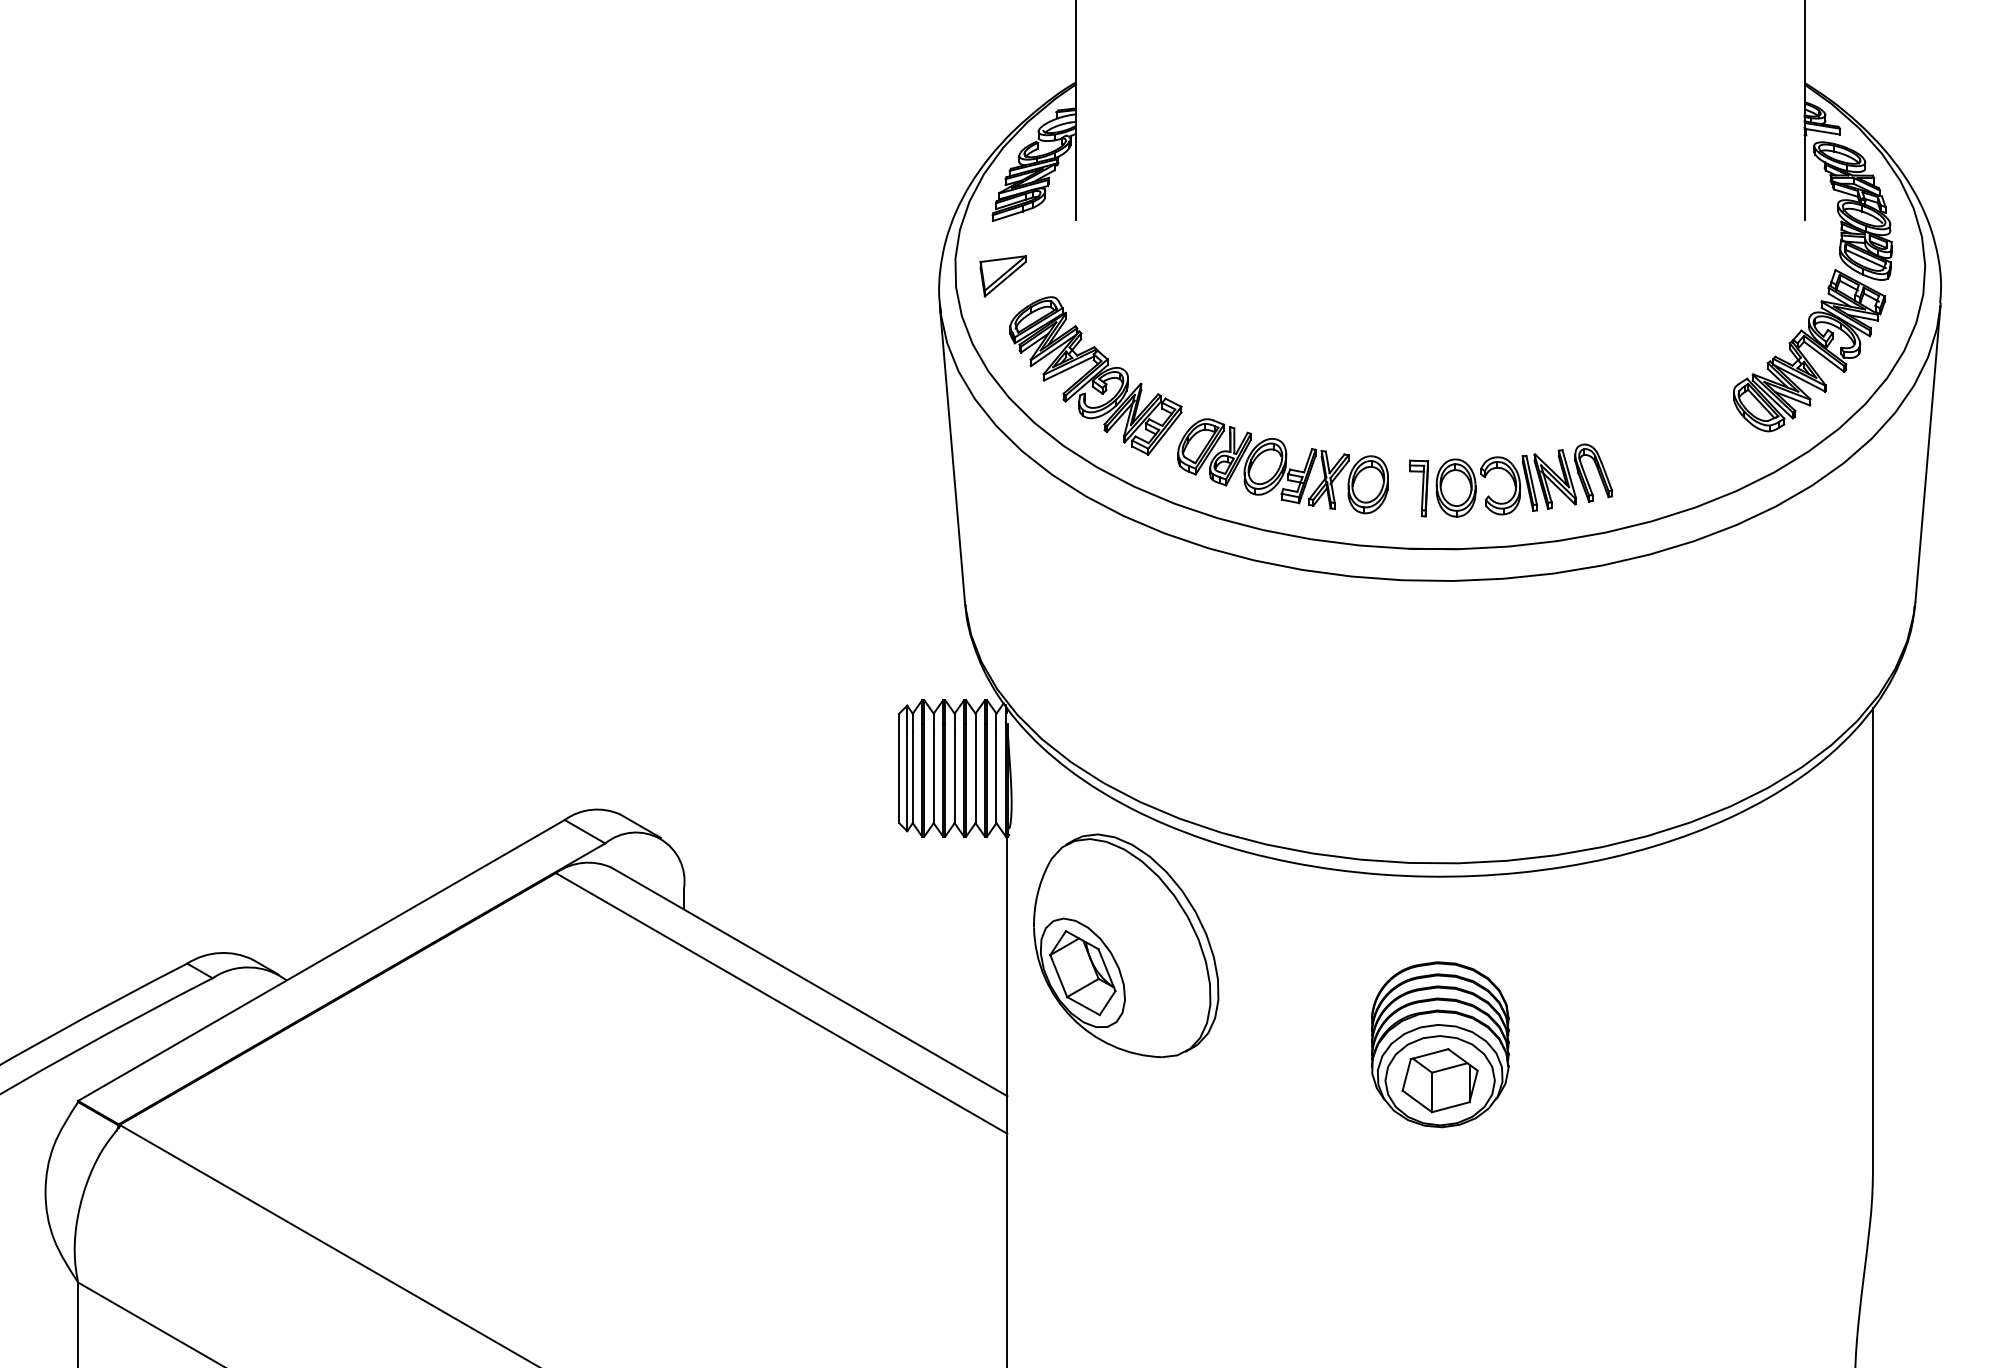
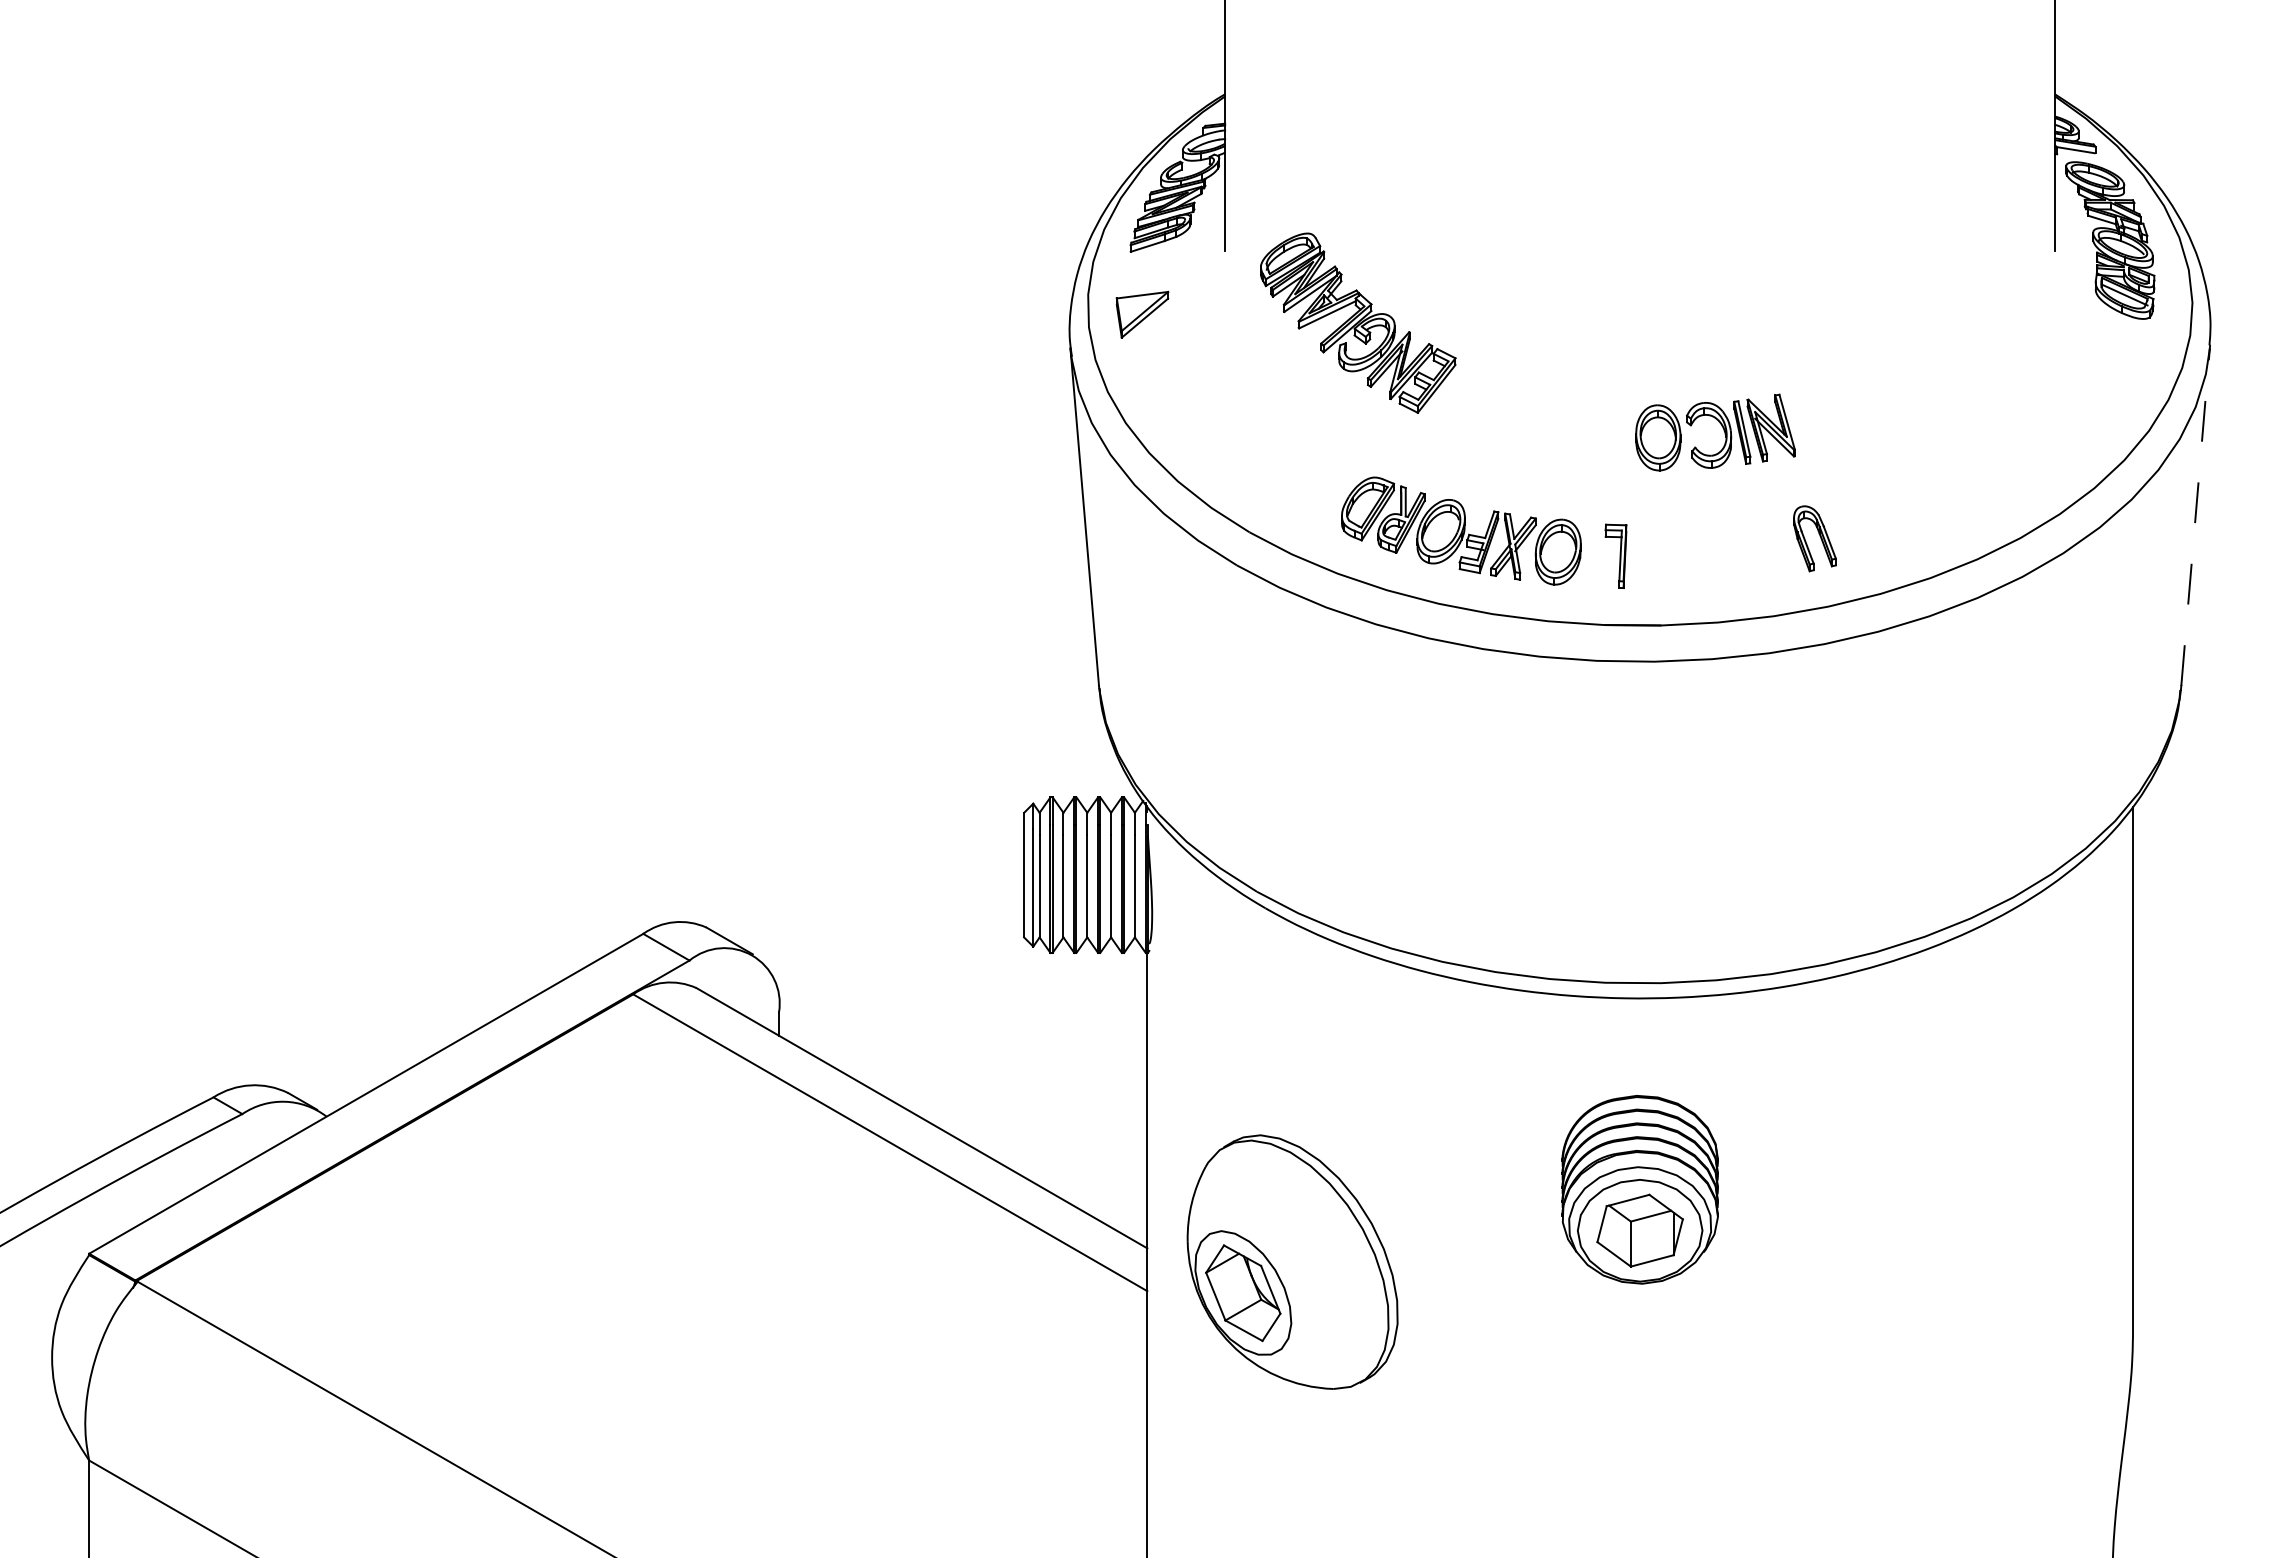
part: (1809, 350) -> (2060, 399), removed
part: (1096, 375) -> (1358, 322), moved
line: (1927, 453) -> (2195, 516), solid -> dashed
part: (1512, 479) -> (1722, 428), moved
part: (1126, 945) -> (1292, 1261), moved

